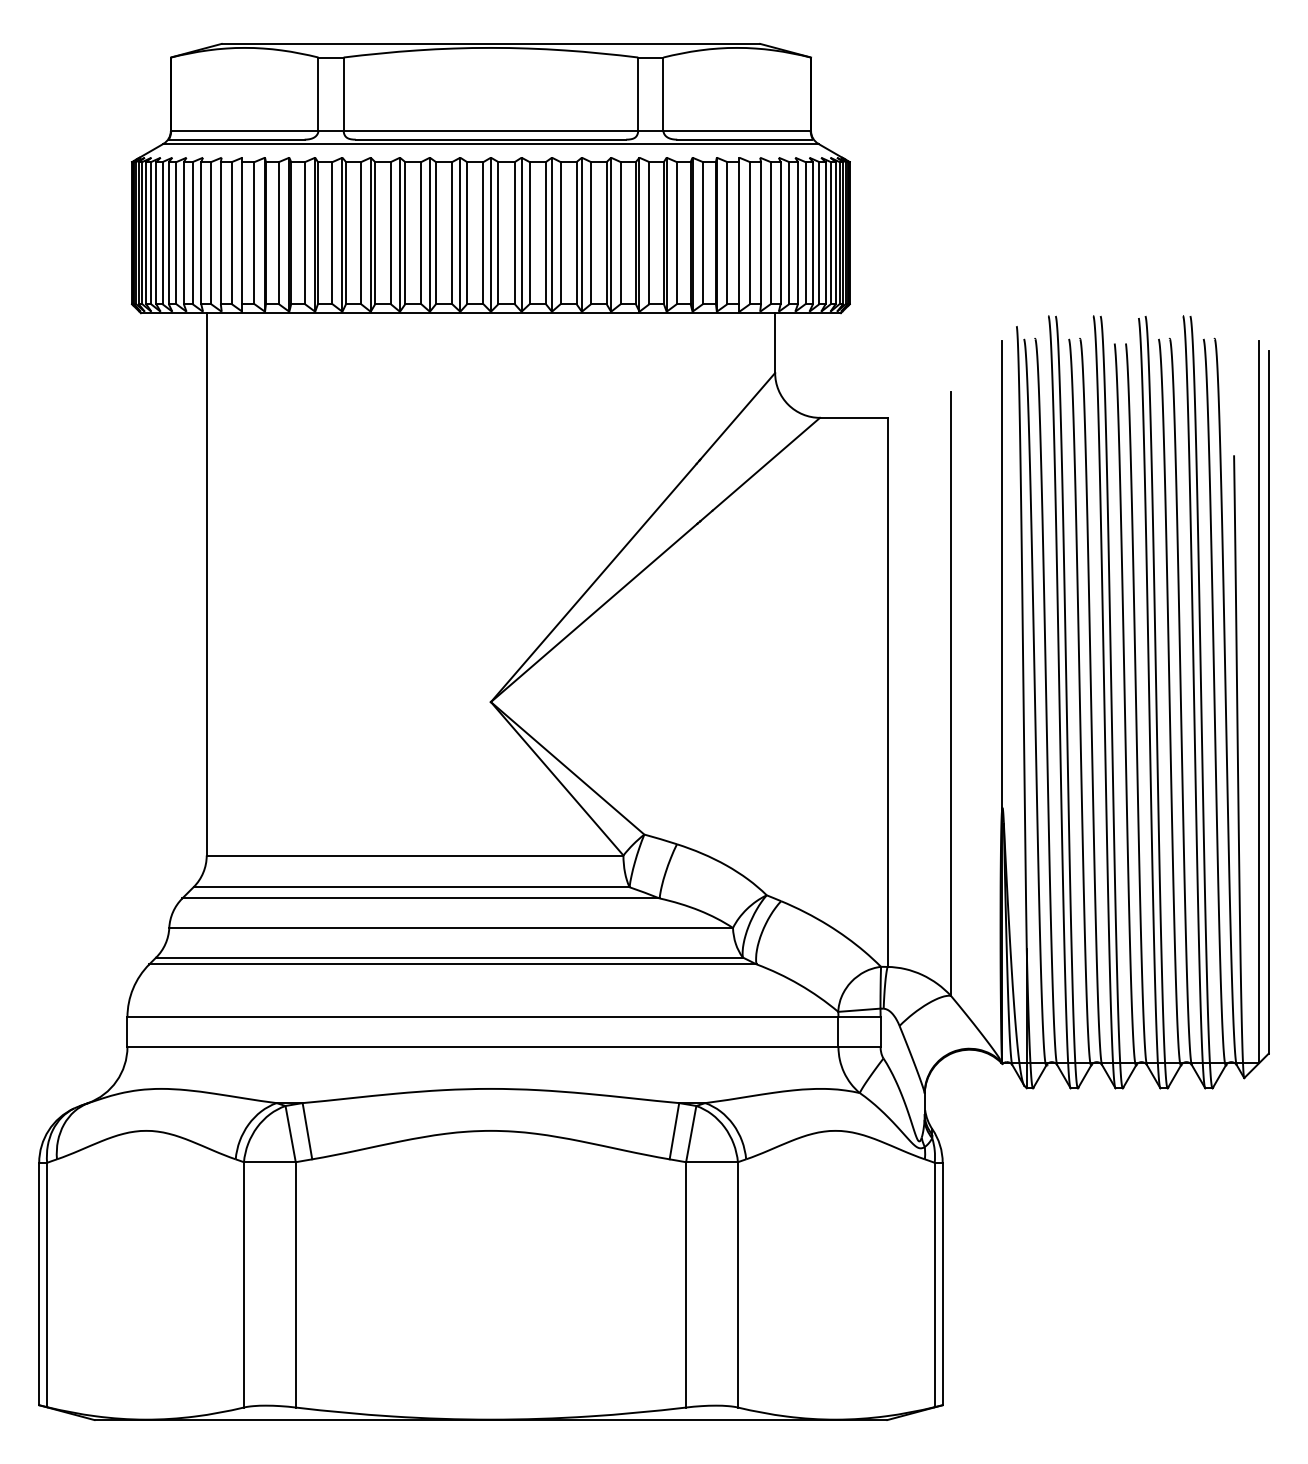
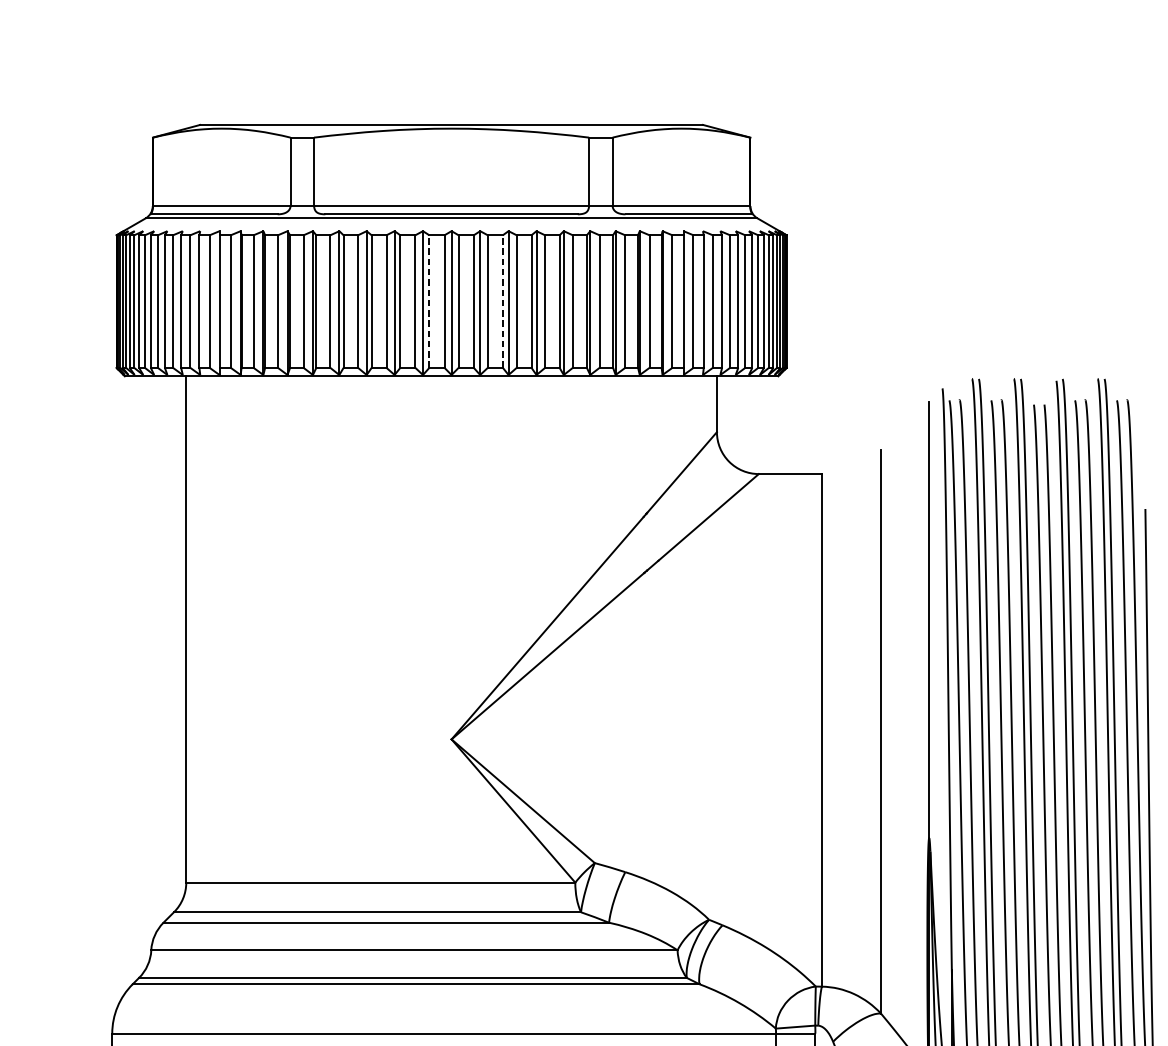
line: (467, 232) -> (429, 300), solid -> dashed
line: (545, 232) -> (502, 300), solid -> dashed

